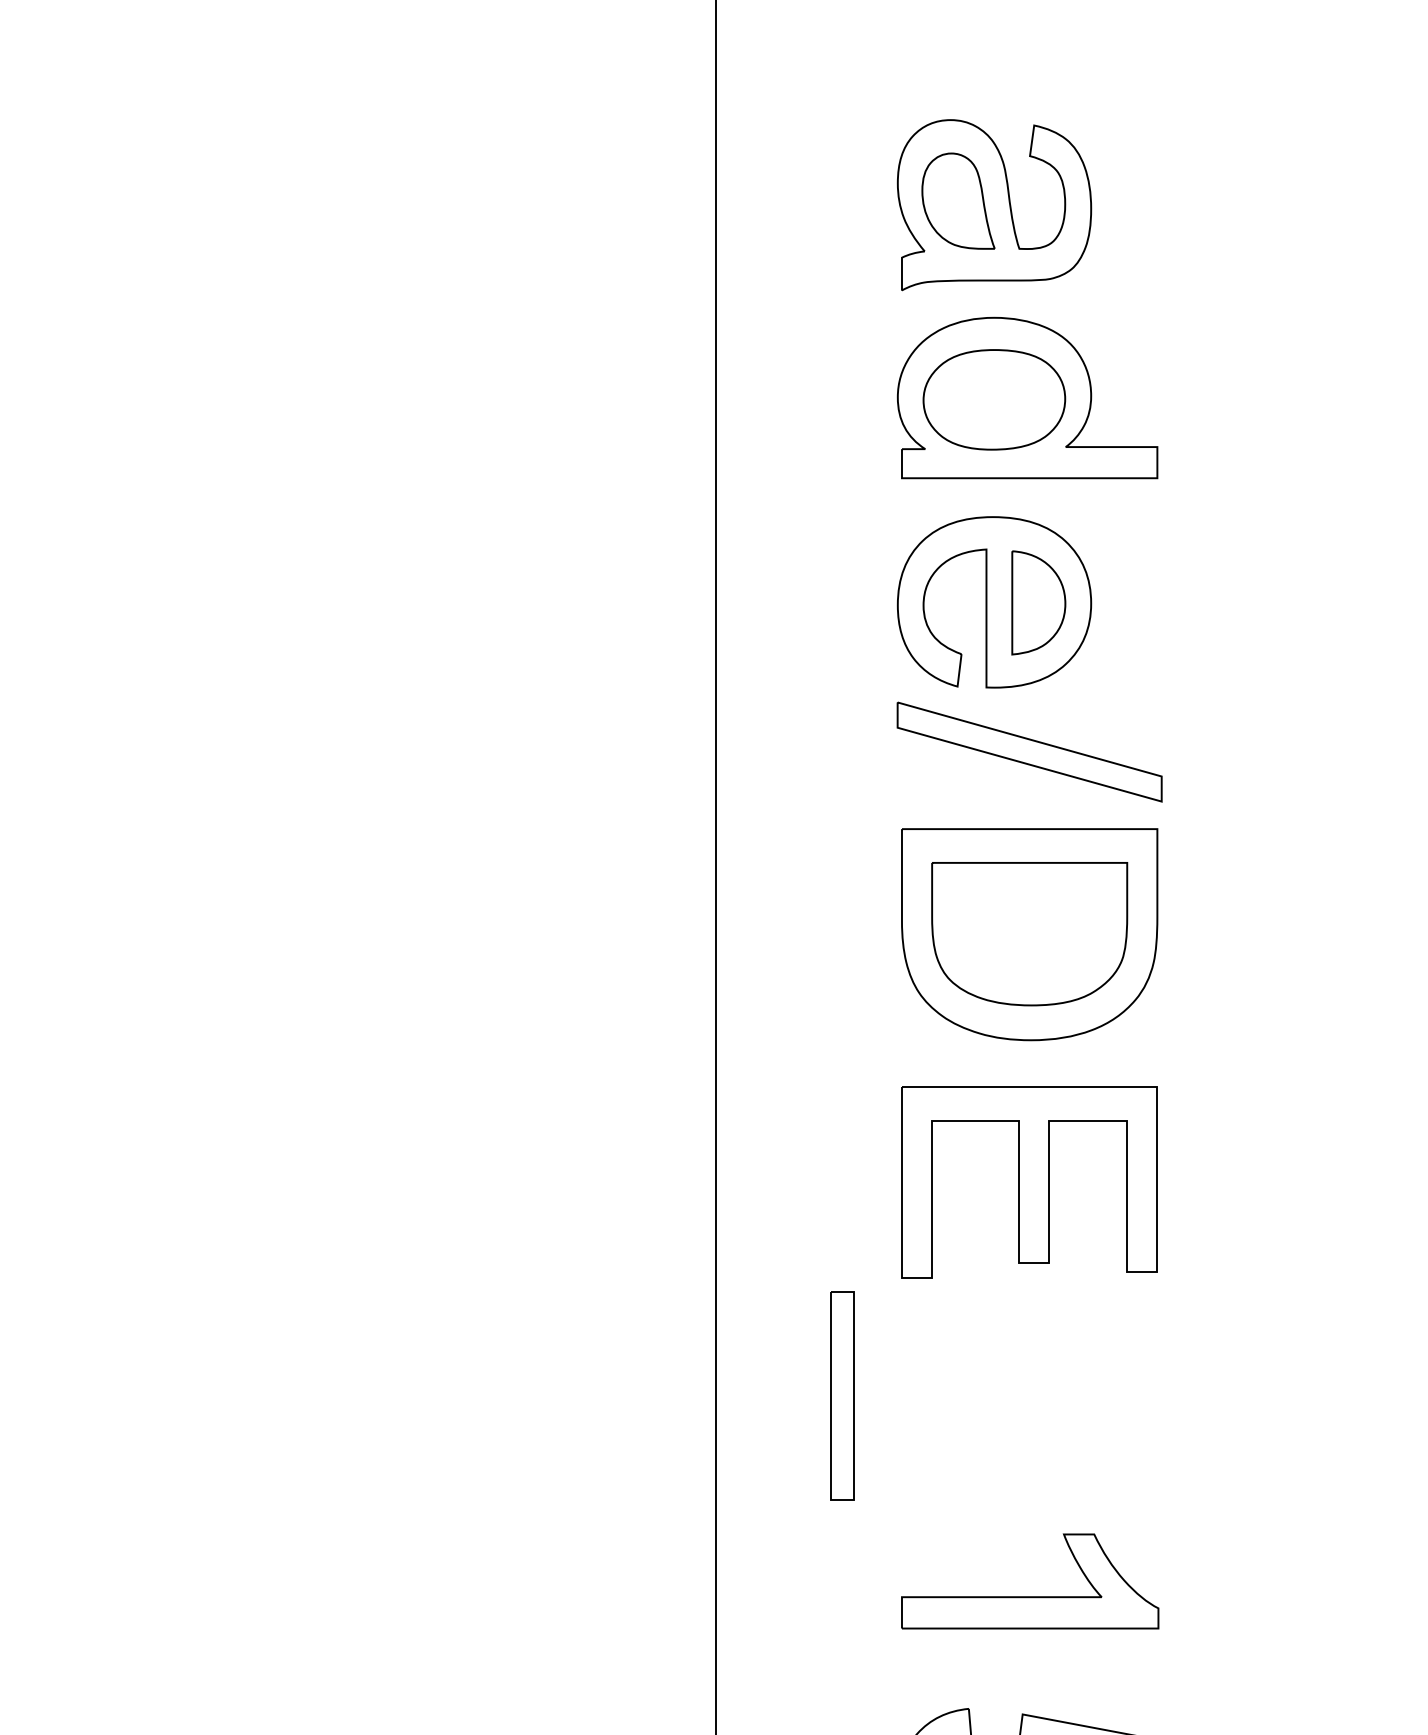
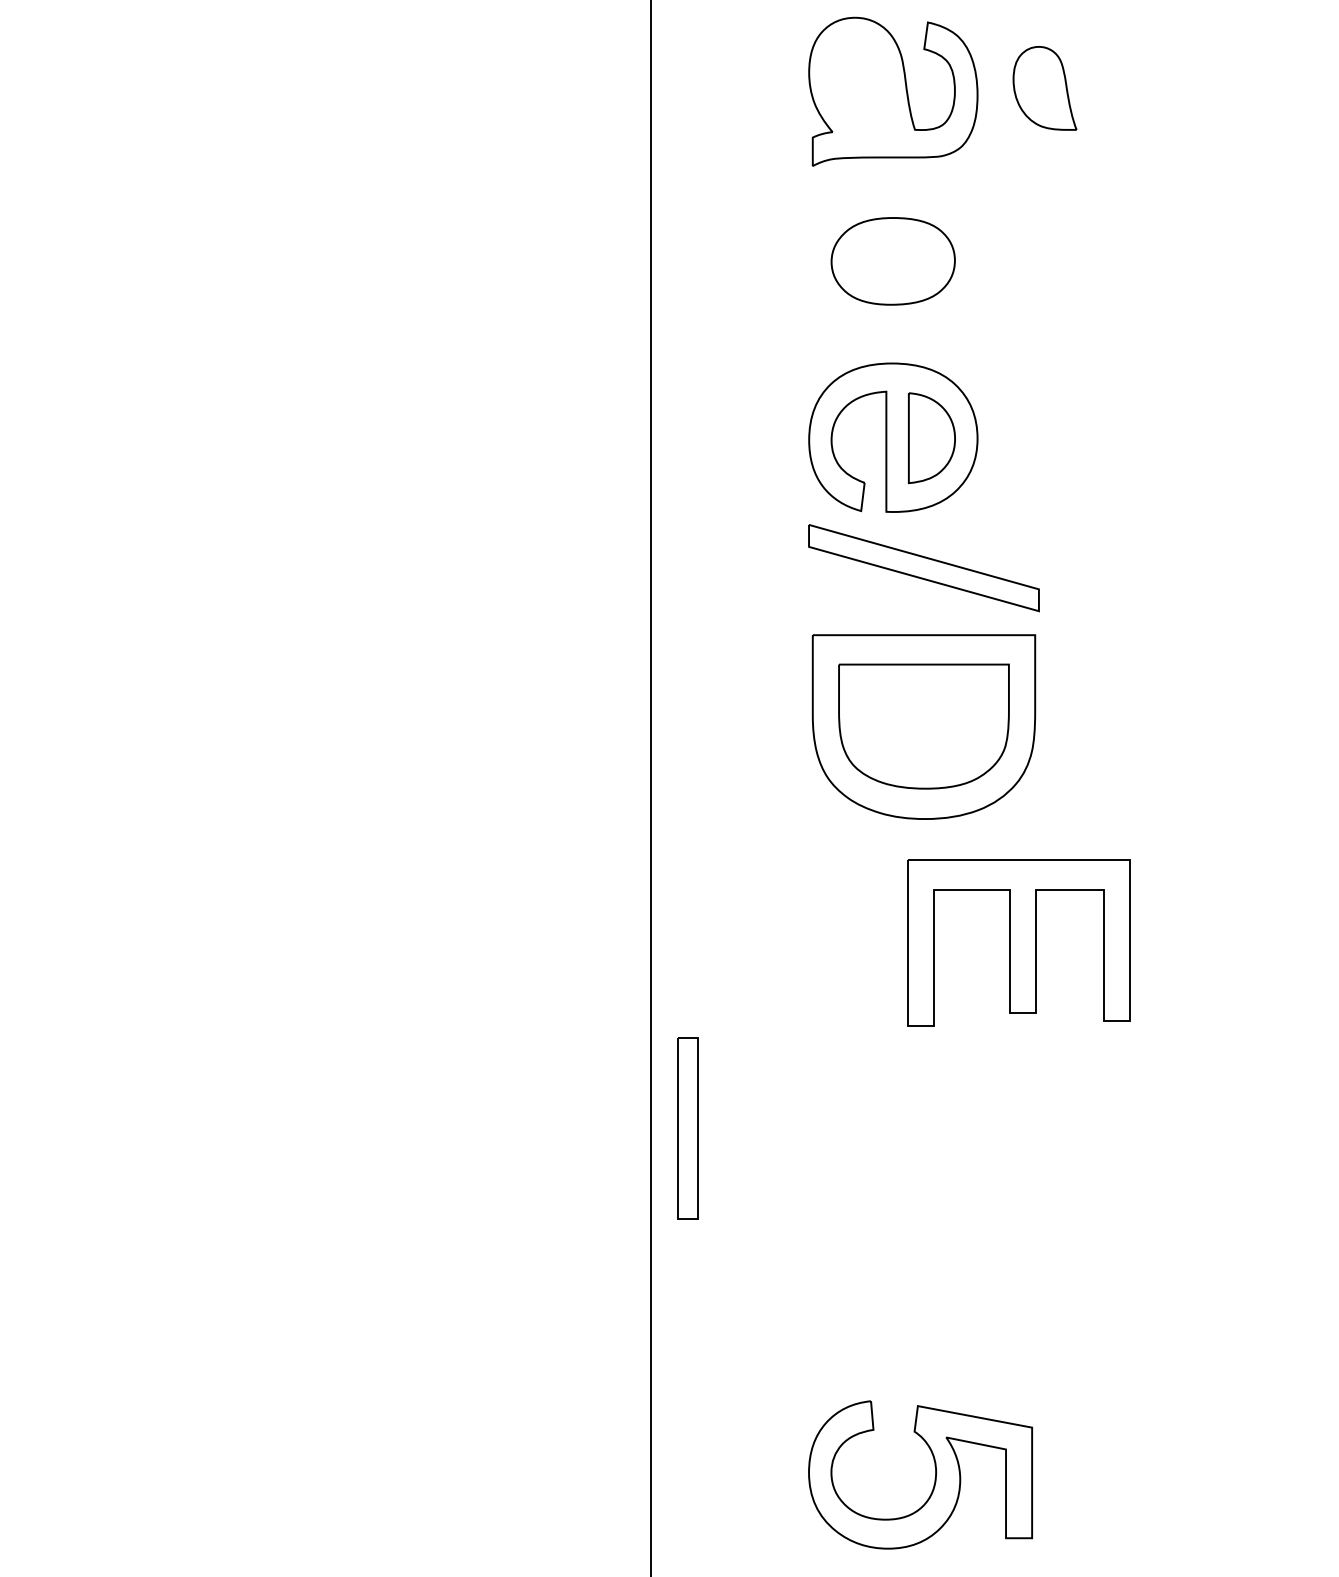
part: (957, 201) -> (1044, 88), moved
part: (1027, 397) -> (922, 259), removed
part: (1029, 1182) -> (1018, 942), moved
part: (841, 1395) -> (687, 1128), moved
part: (1029, 1596) -> (923, 1303), removed

